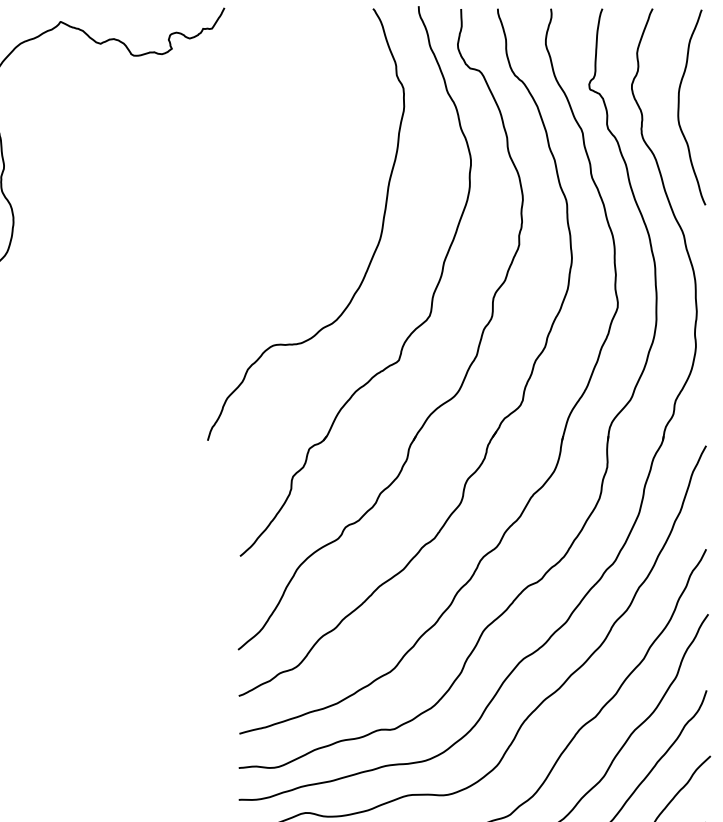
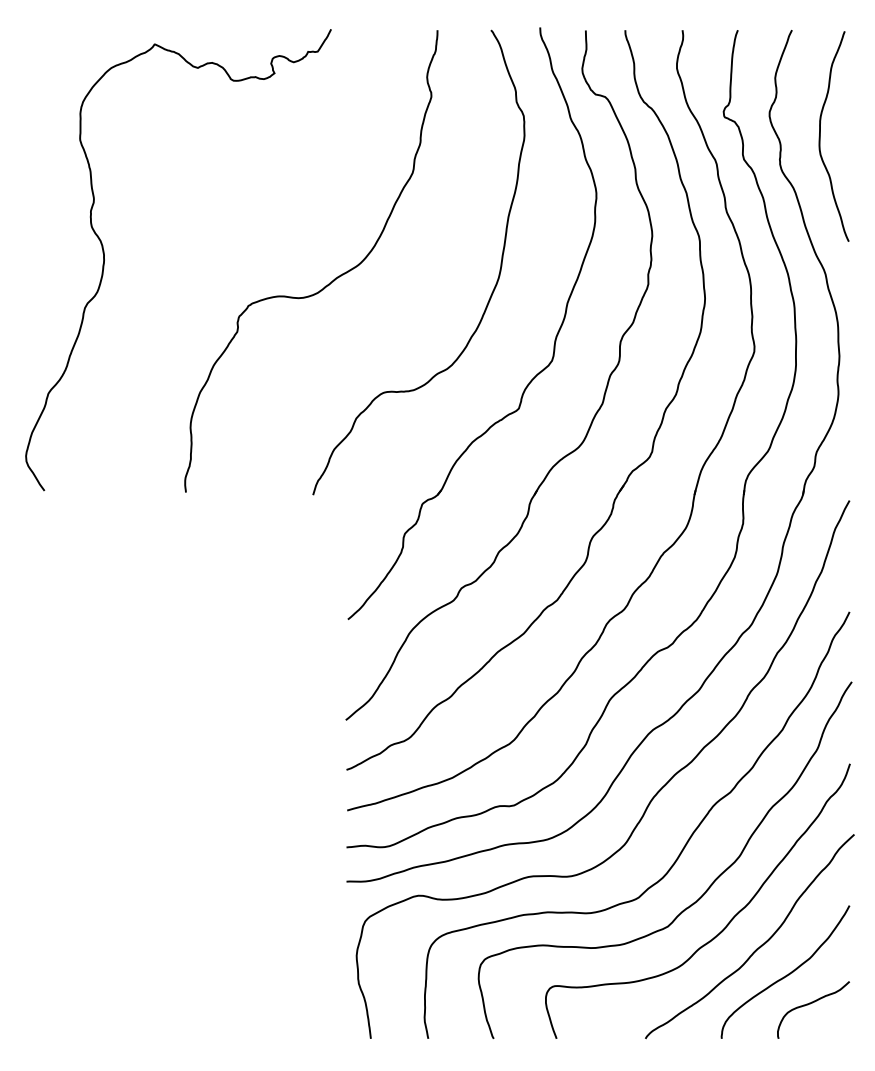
curve: (222, 243) -> (329, 282), added

